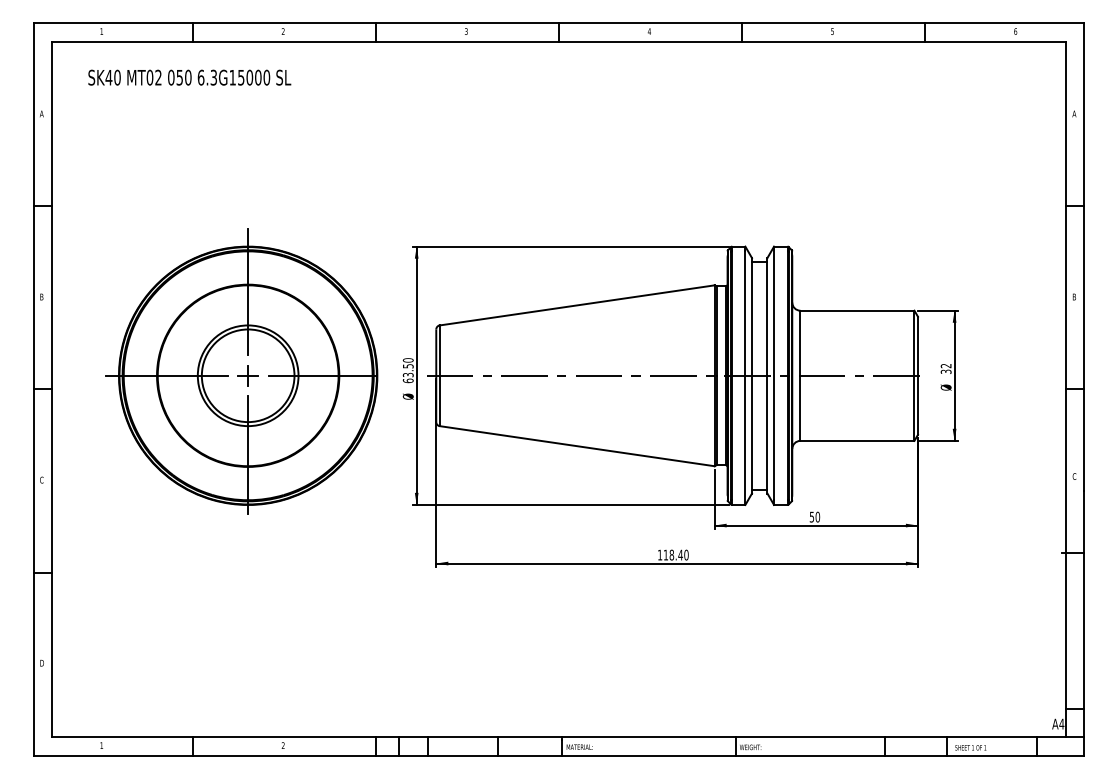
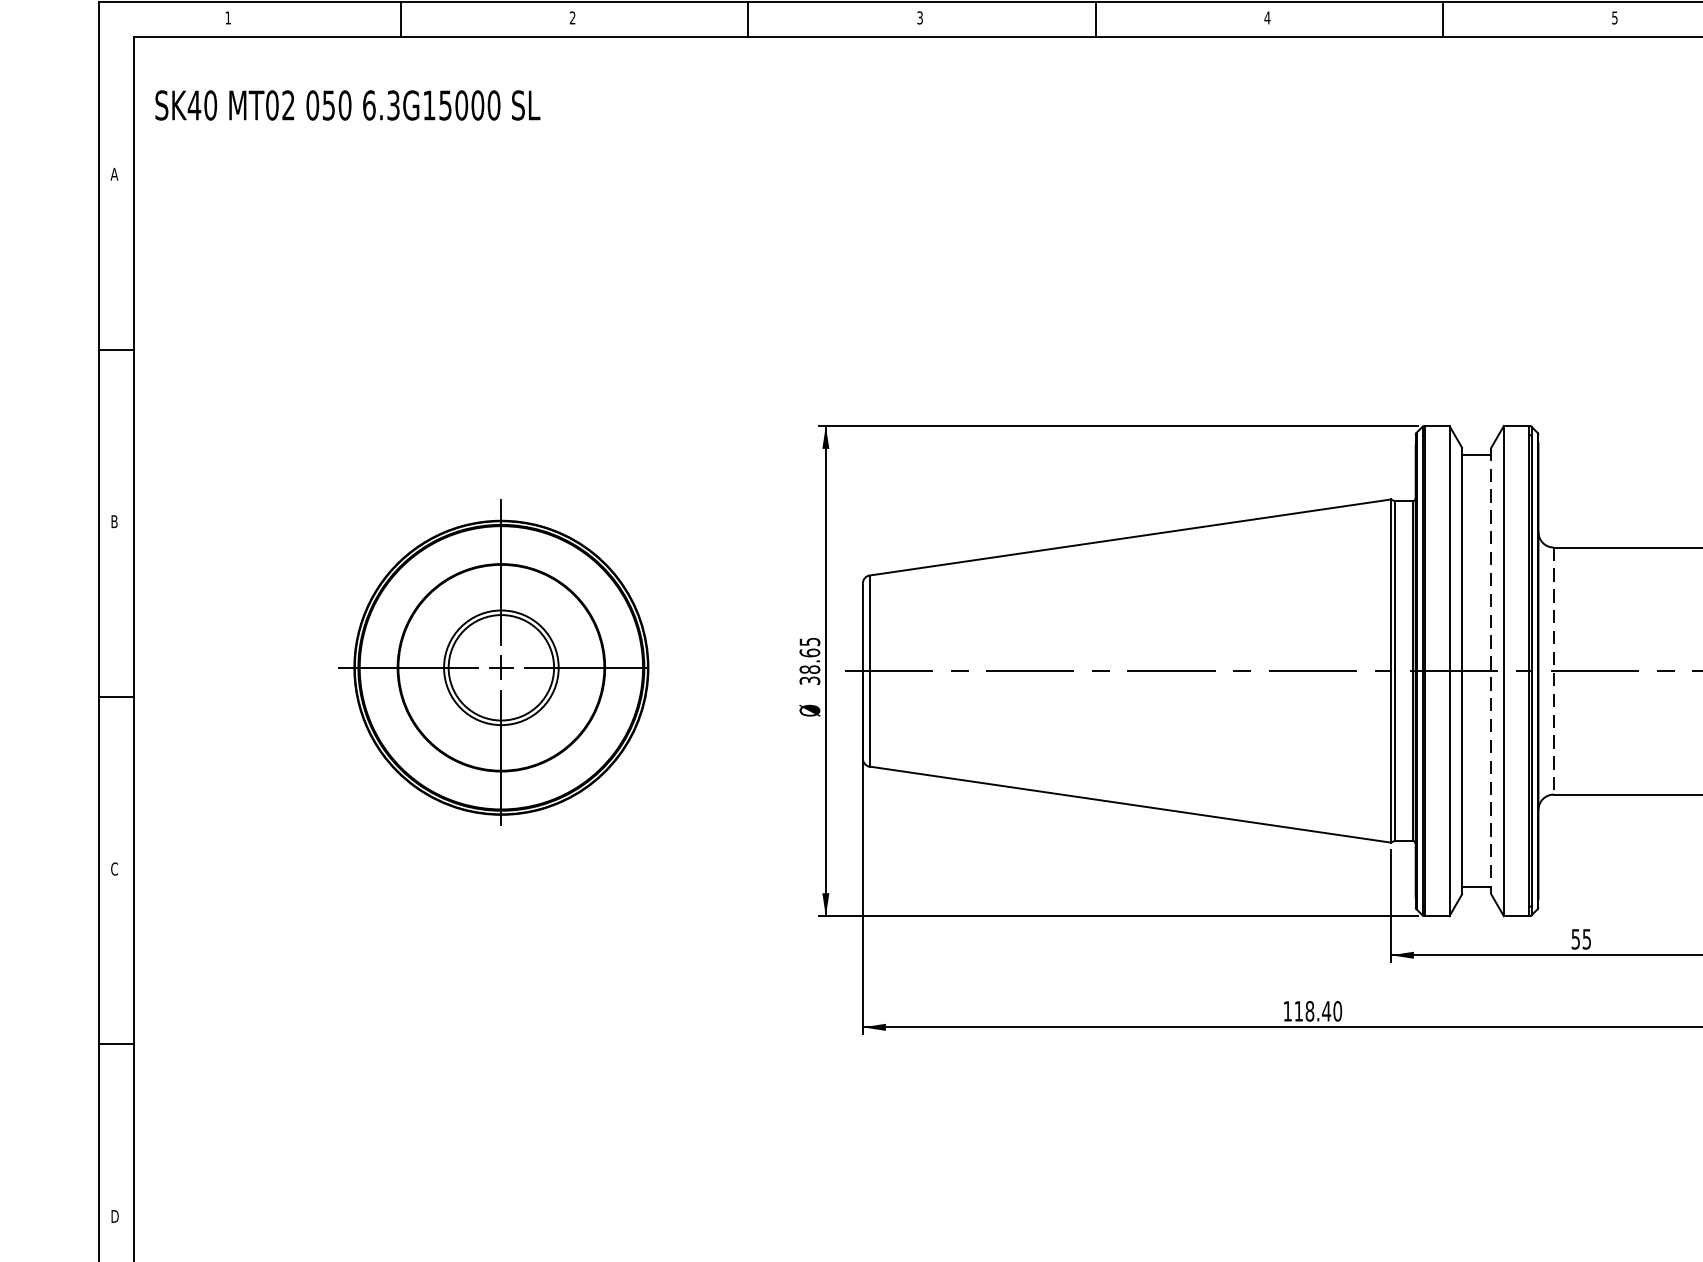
text: (189, 77) -> (347, 105), moved
text: (407, 370) -> (808, 661), 63.50 -> 38.65
part: (241, 371) -> (493, 662), size x0.6
line: (767, 375) -> (1491, 670), solid -> dashed
line: (800, 376) -> (1554, 672), solid -> dashed
text: (817, 516) -> (1586, 938), 50 -> 55

